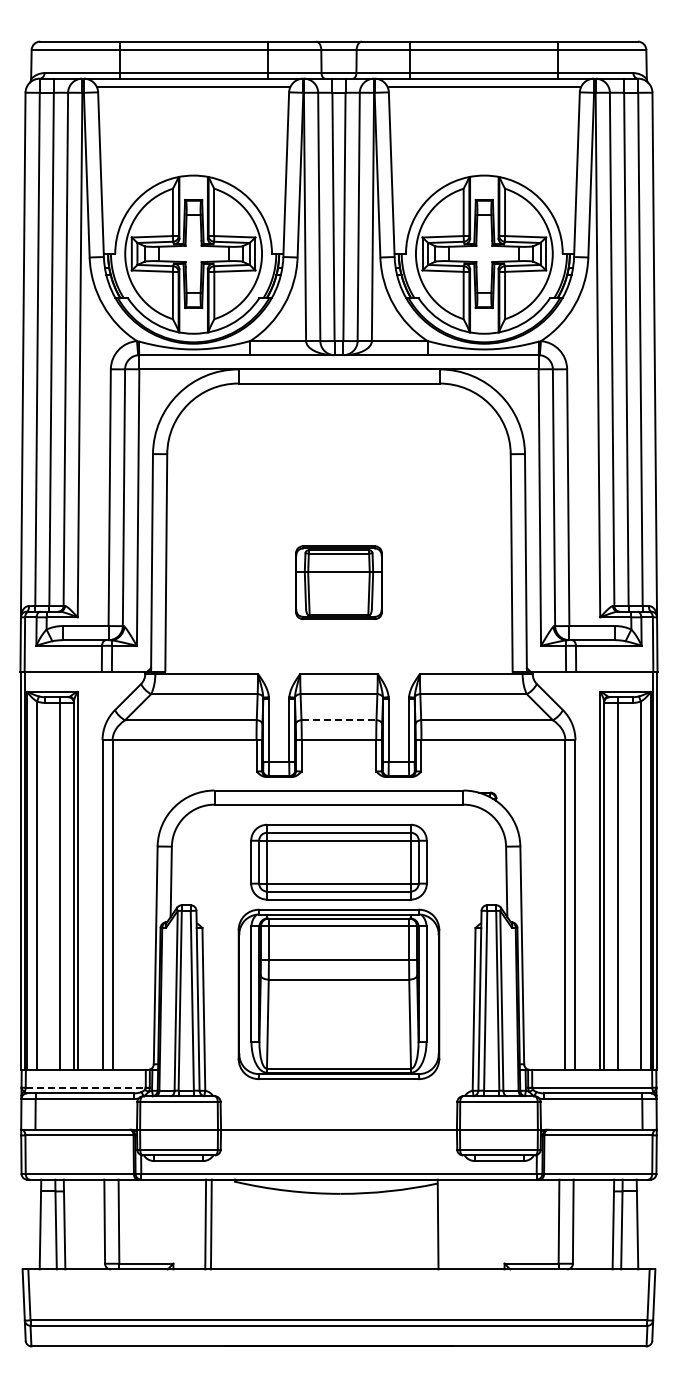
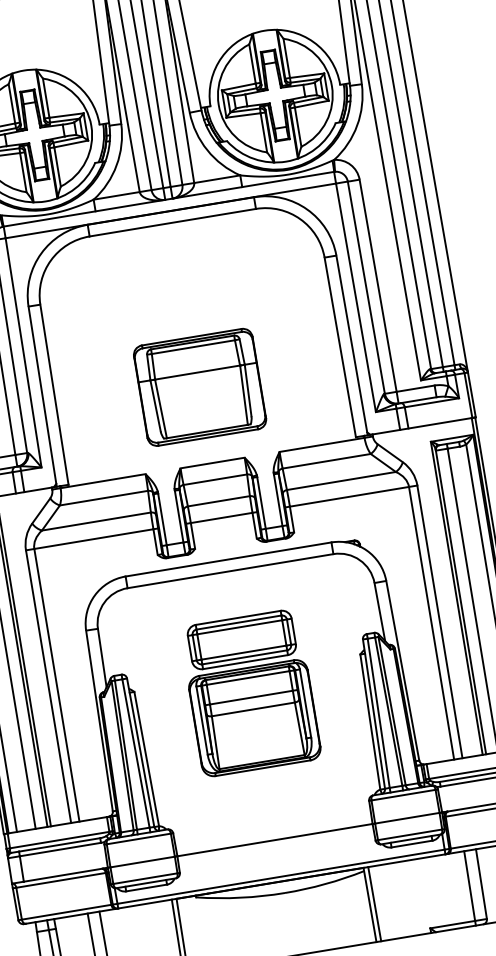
part: (338, 582) -> (199, 387), size x1.67
line: (339, 720) -> (219, 501), dashed -> solid
part: (338, 951) -> (250, 692), size x0.71
line: (86, 1087) -> (60, 839), dashed -> solid
line: (443, 1224) -> (374, 904), added

